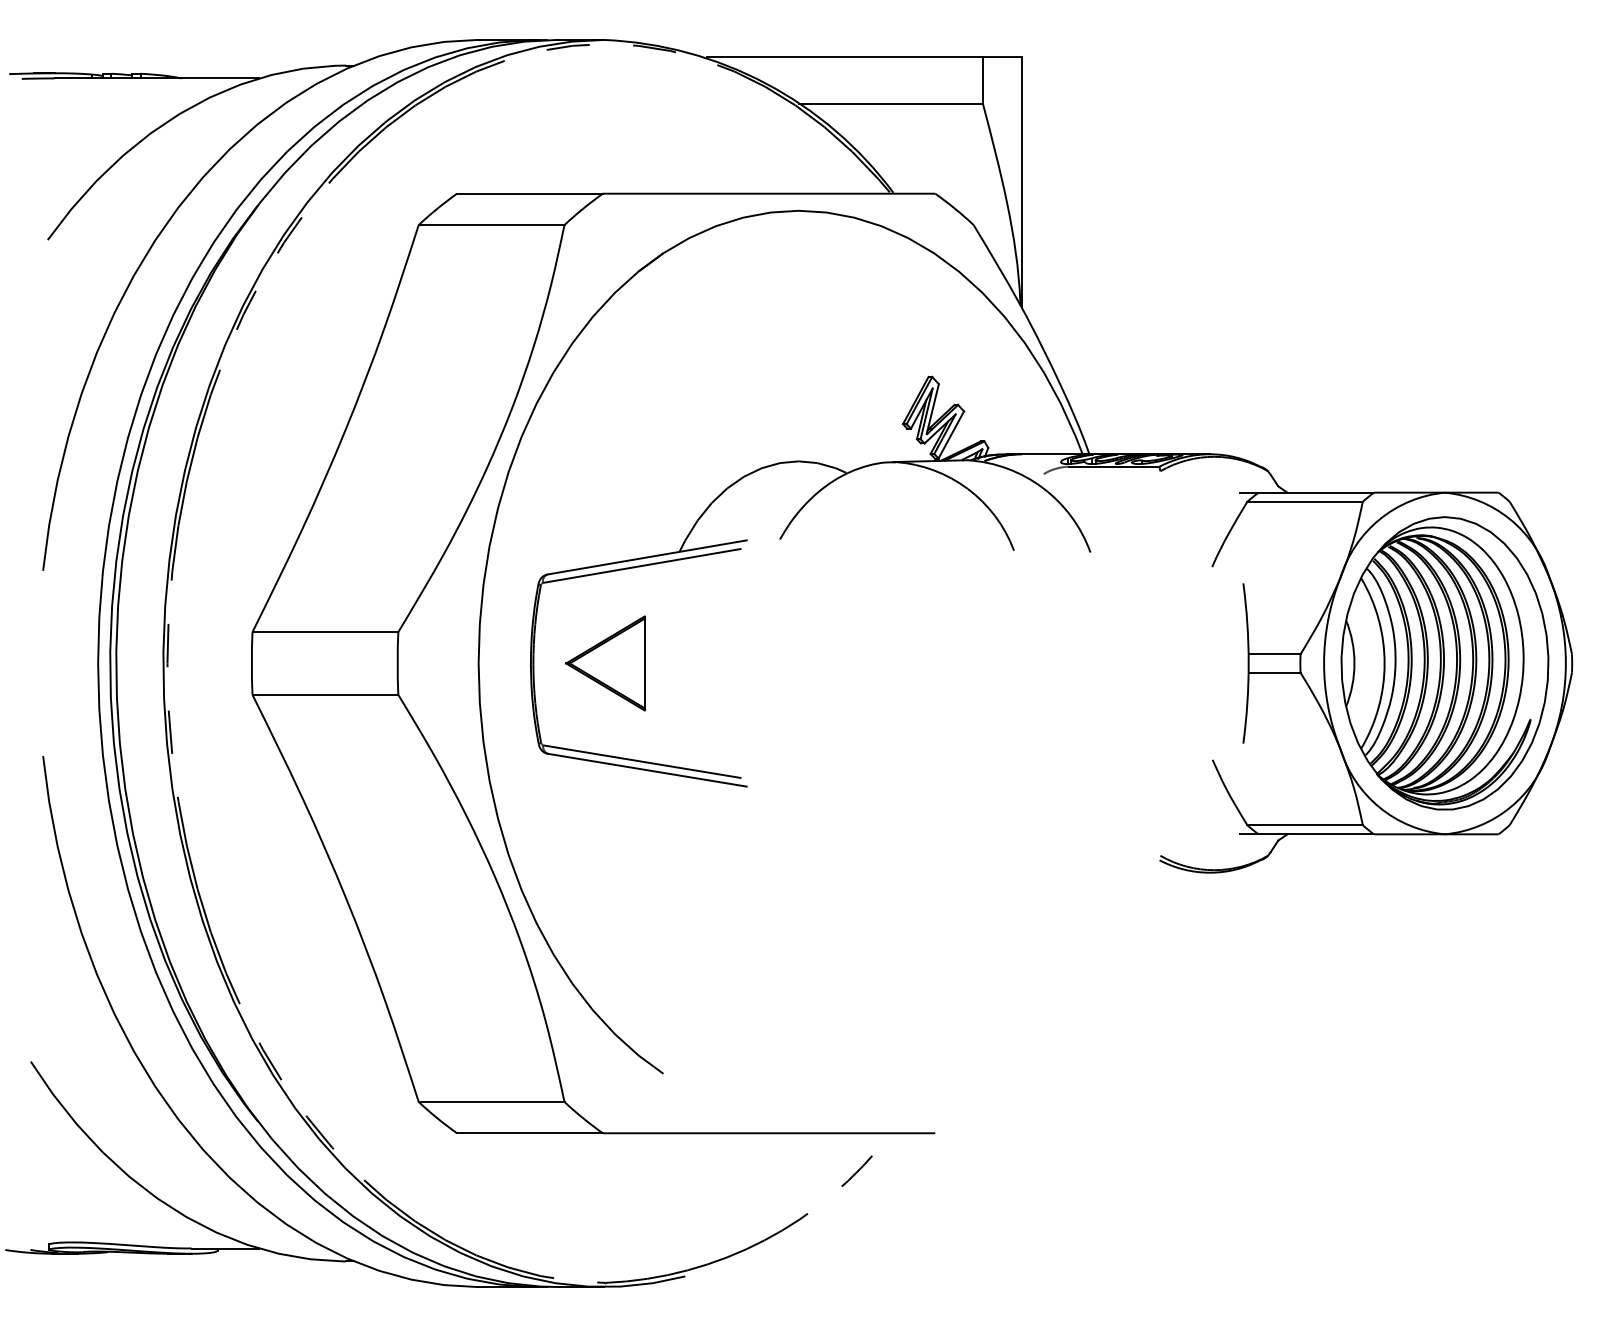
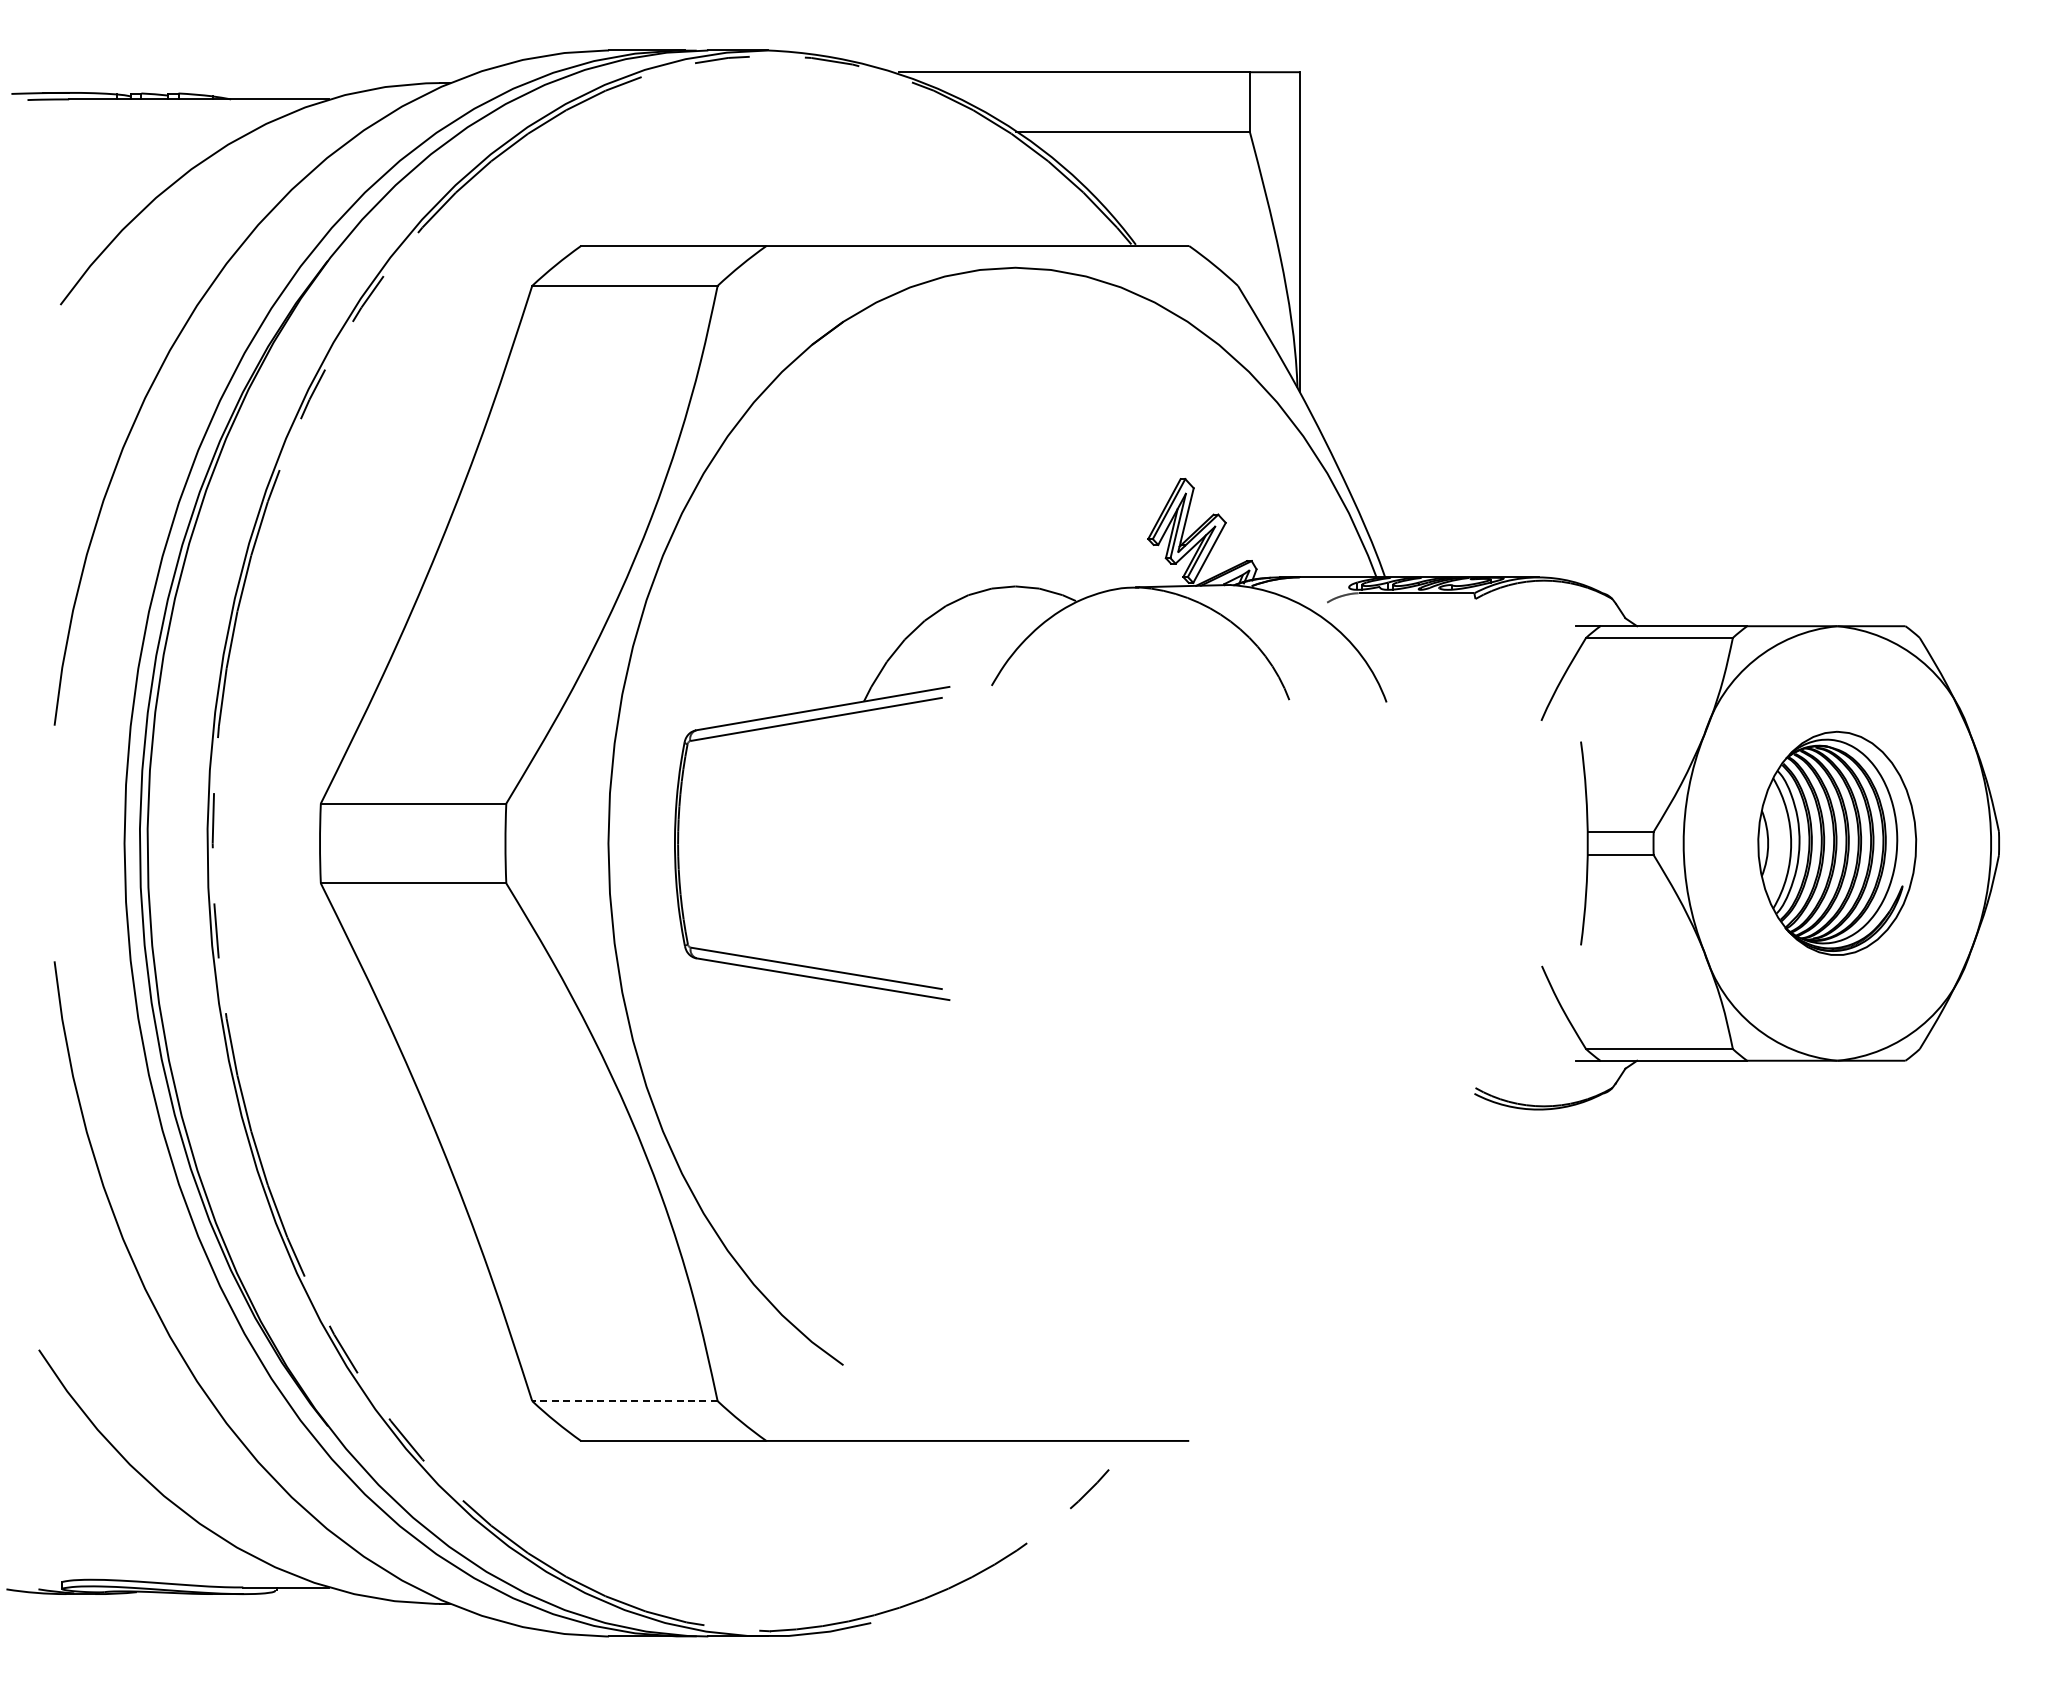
part: (605, 663) -> (769, 843), removed
part: (1444, 663) -> (1836, 843), size x0.6
line: (491, 1102) -> (624, 1401), solid -> dashed

